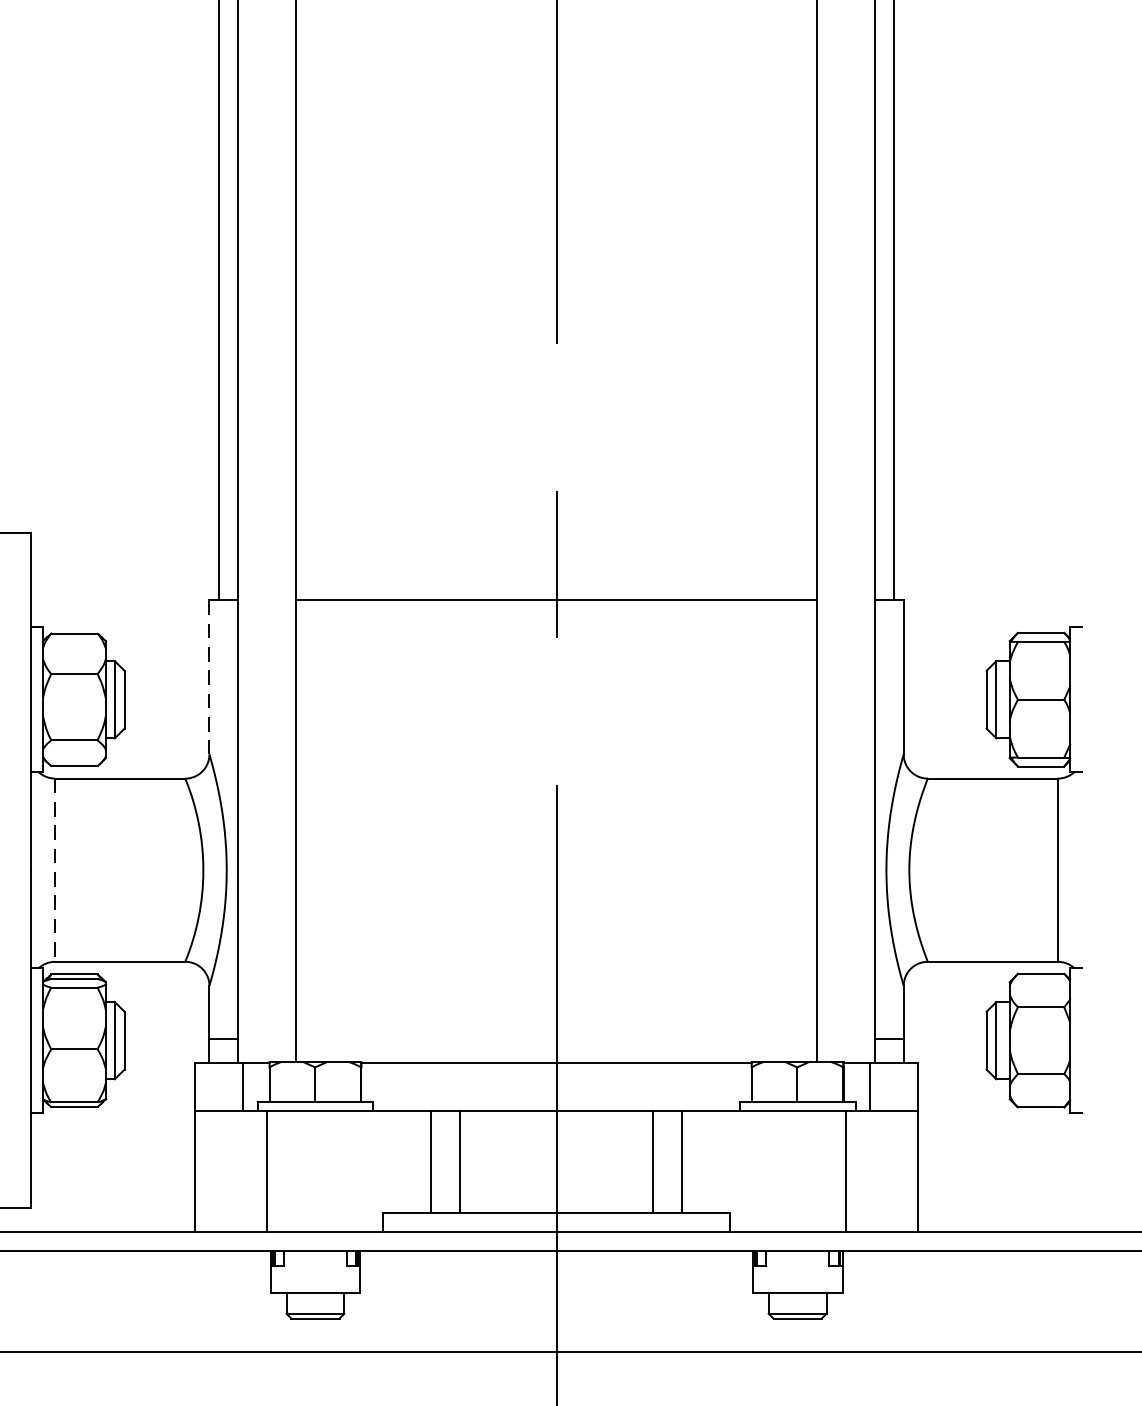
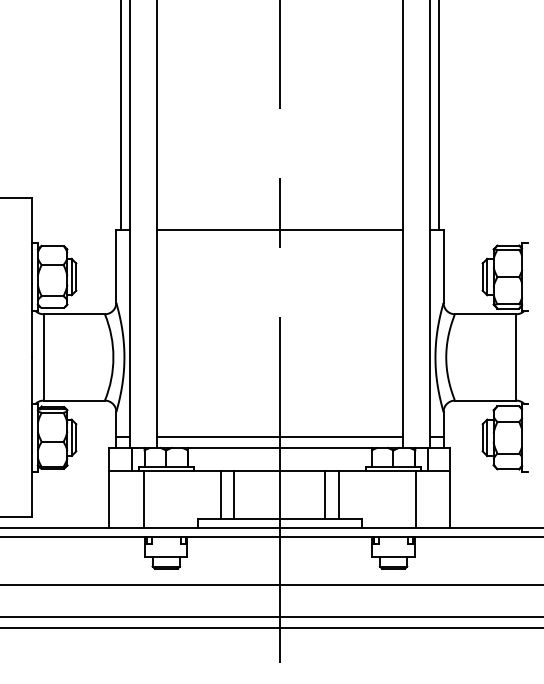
line: (209, 679) -> (116, 267), dashed -> solid
line: (55, 870) -> (43, 357), dashed -> solid
line: (555, 1040) -> (279, 437), added

